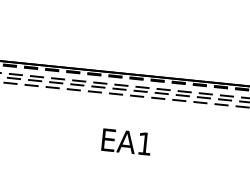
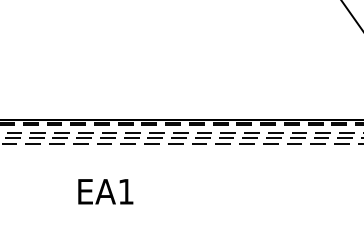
text: (126, 141) -> (105, 191), moved

